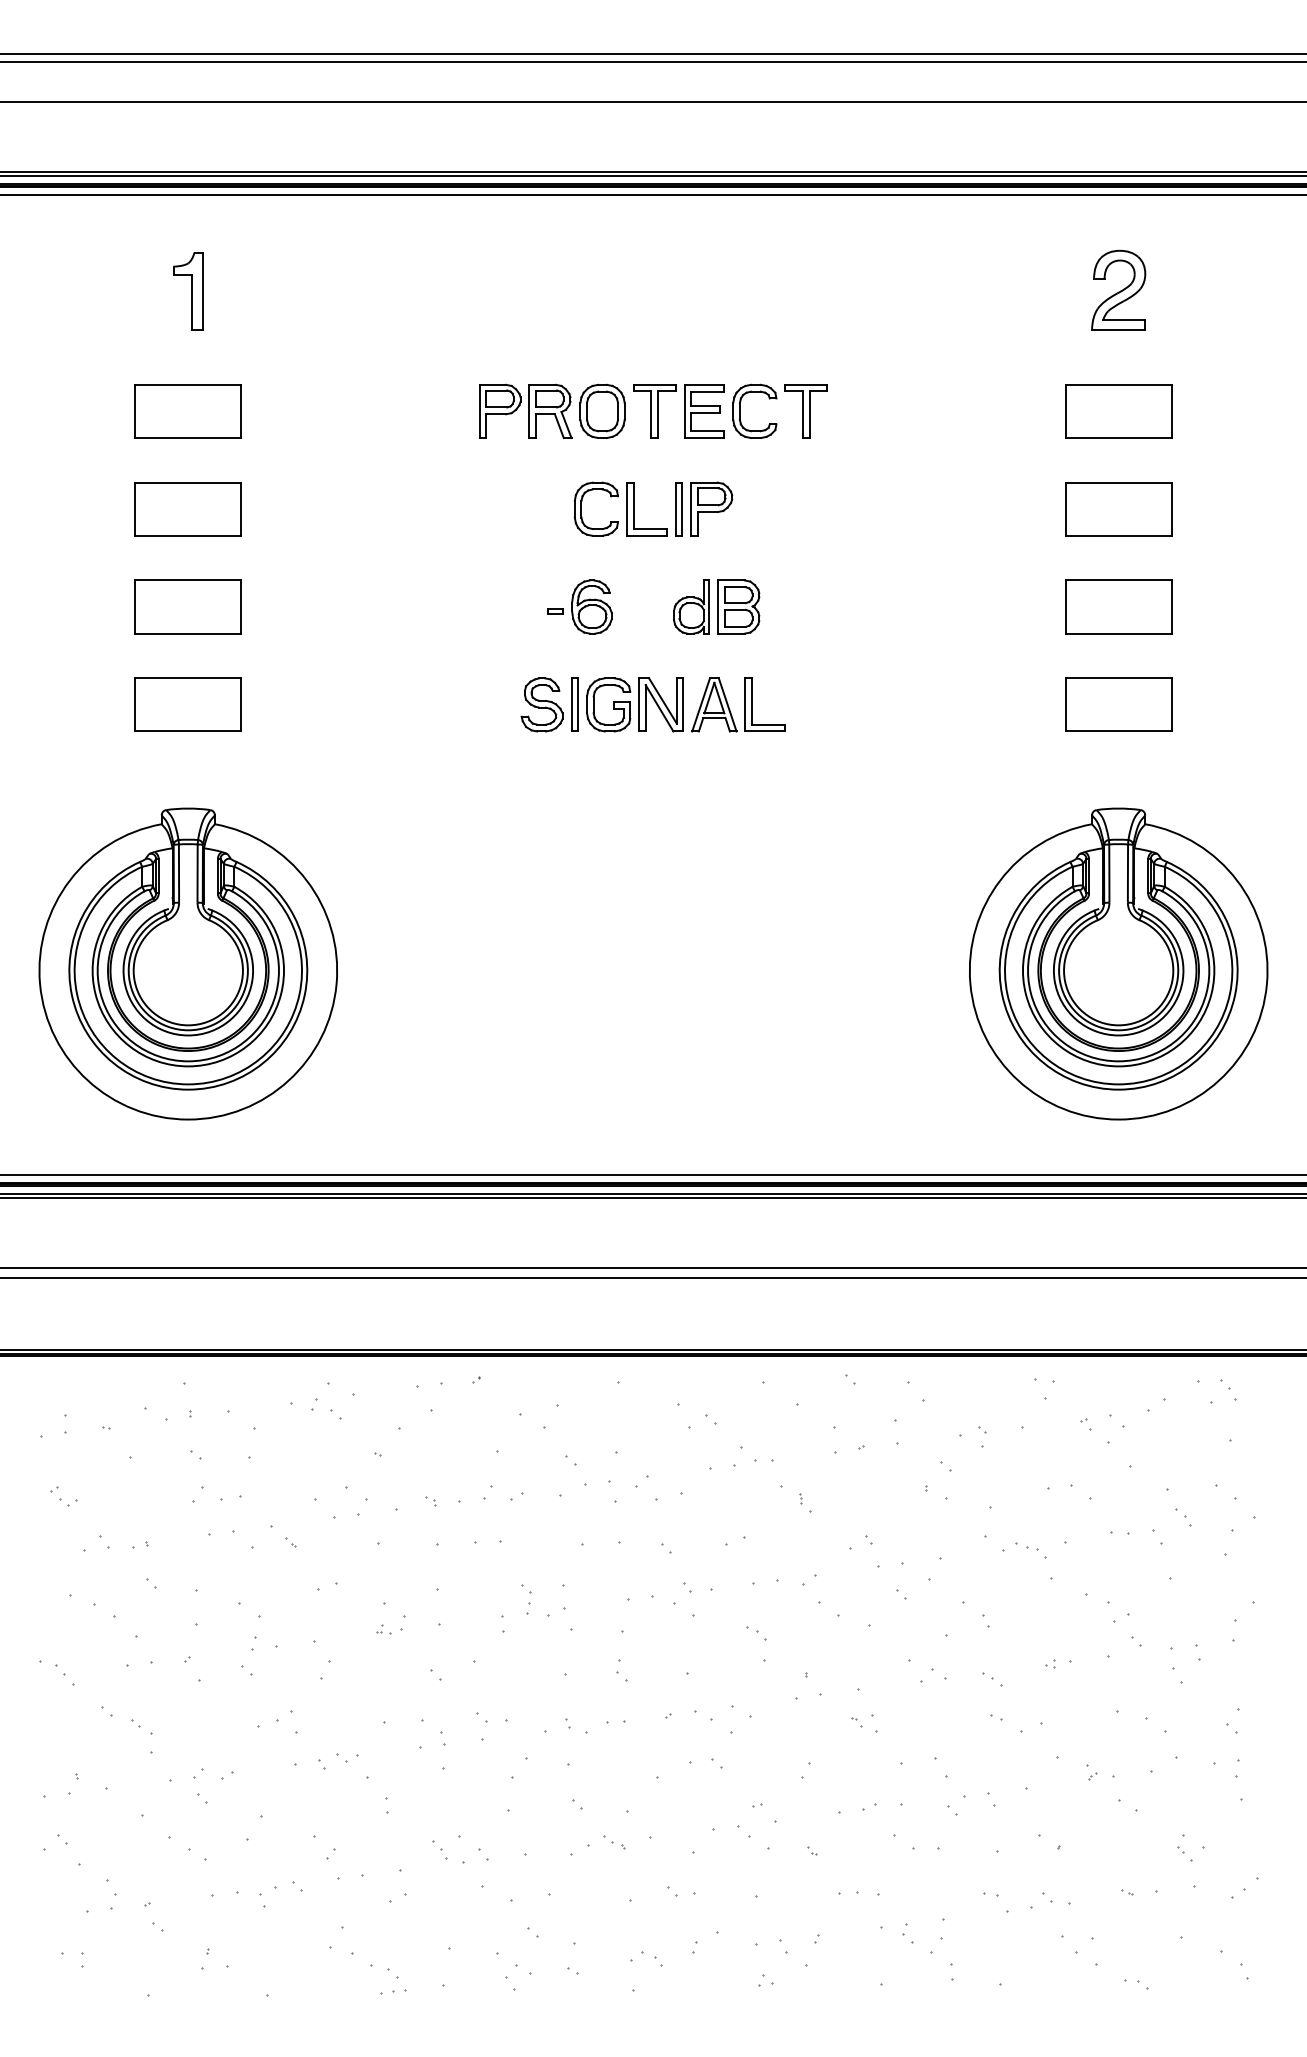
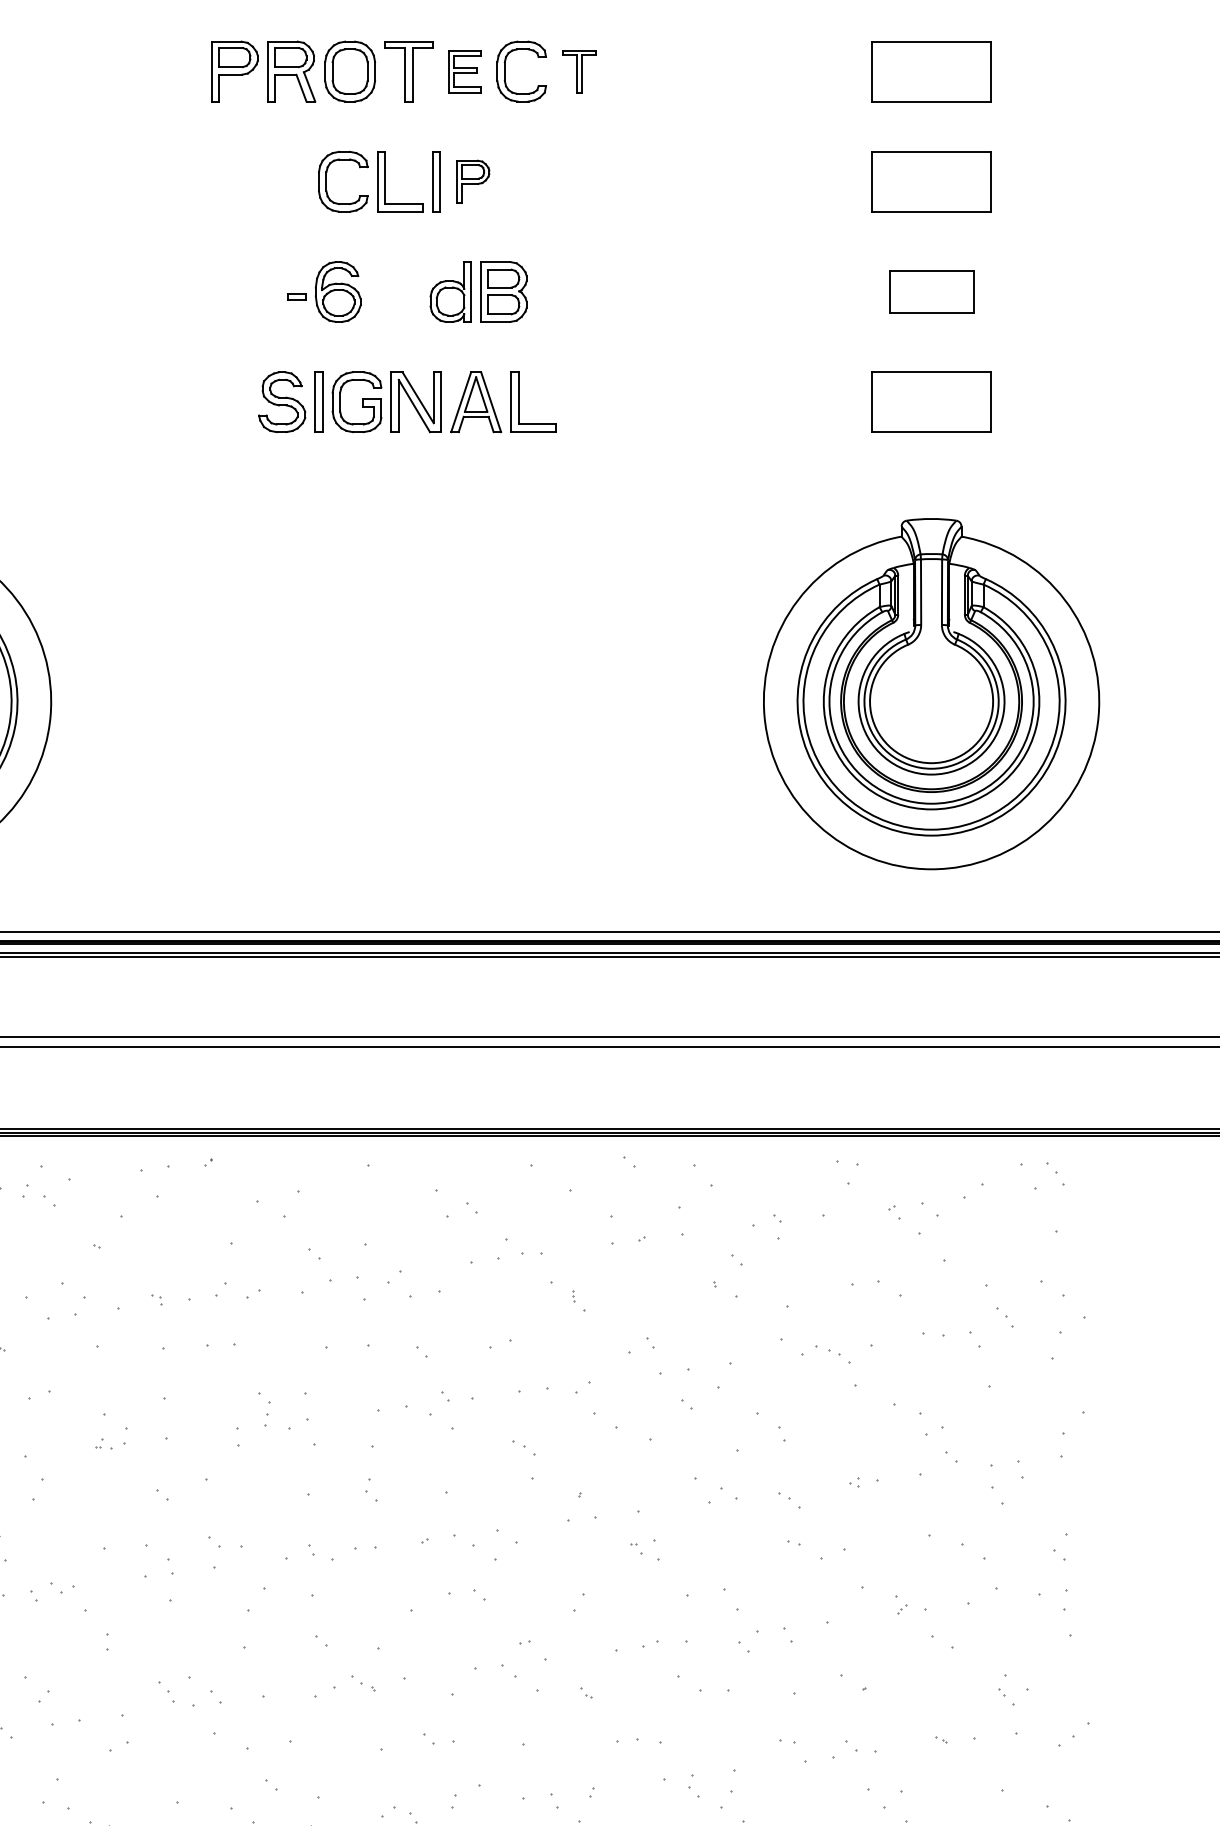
part: (704, 411) -> (465, 71), size x0.7
part: (805, 411) -> (578, 71), size x0.7
part: (711, 508) -> (472, 180), size x0.7
part: (1118, 606) -> (931, 291), size x0.7

